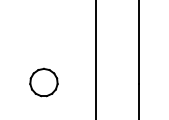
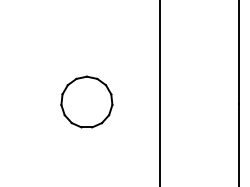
part: (43, 82) -> (86, 102), moved

